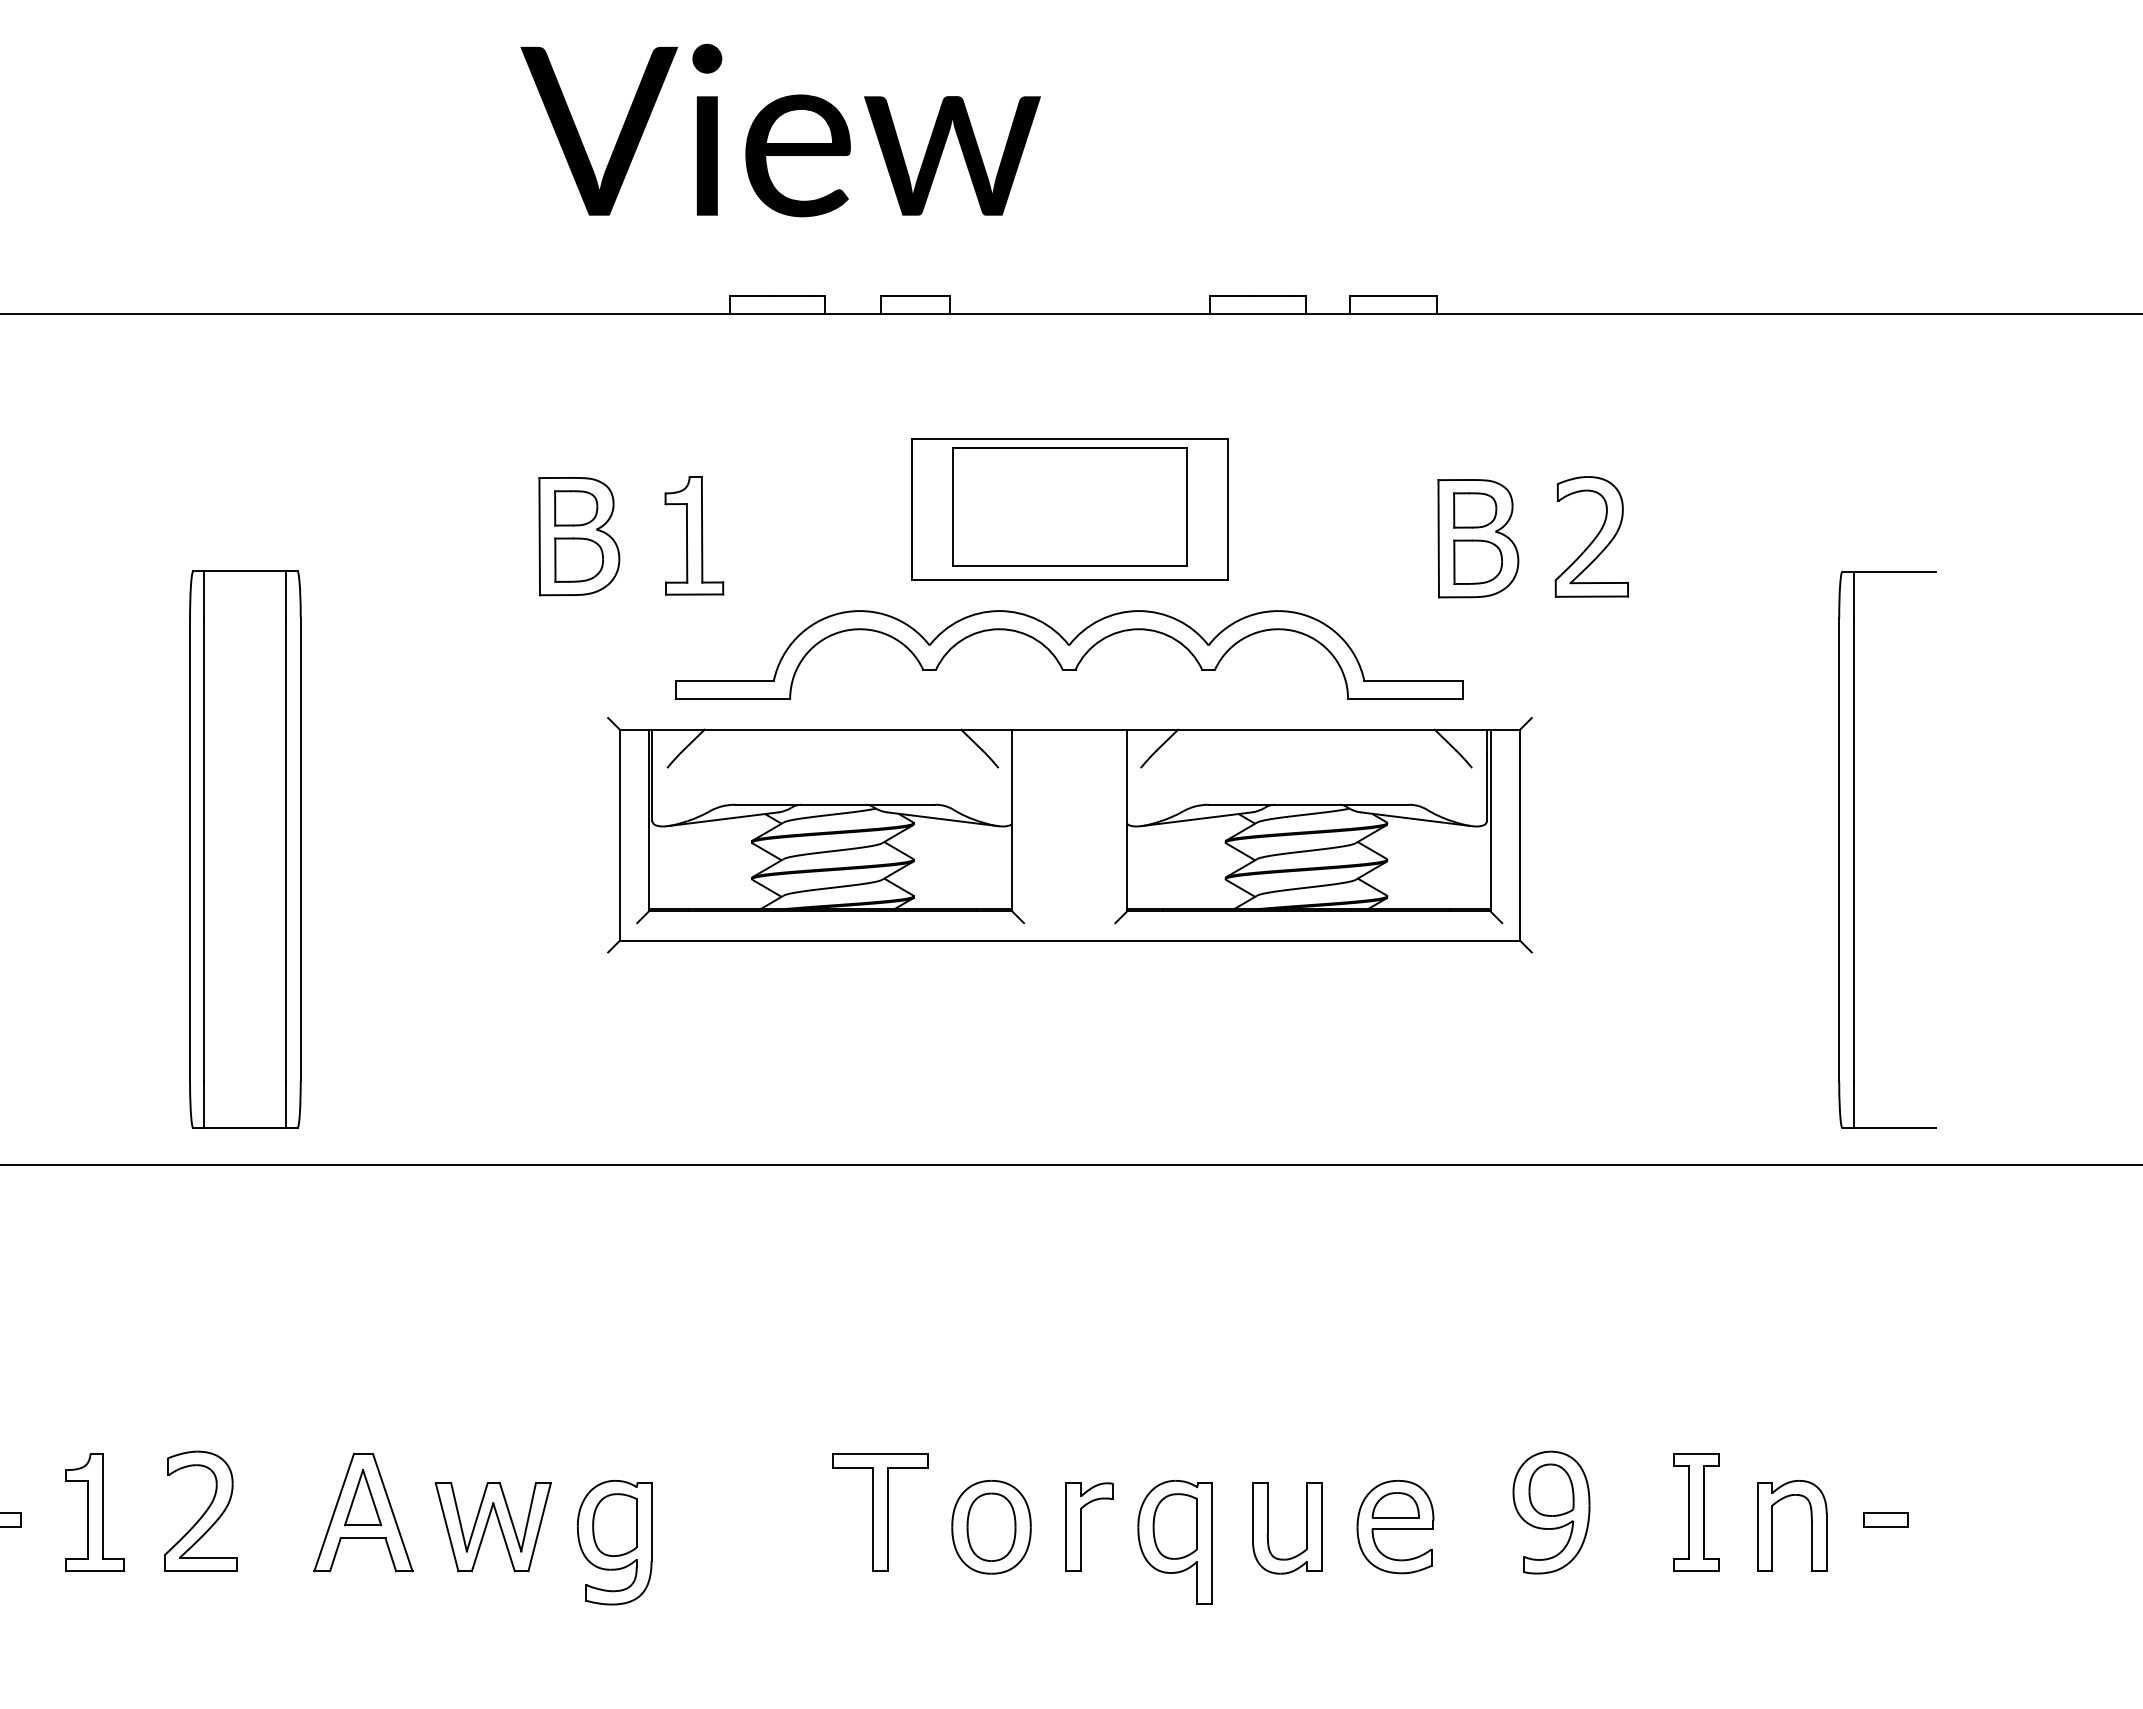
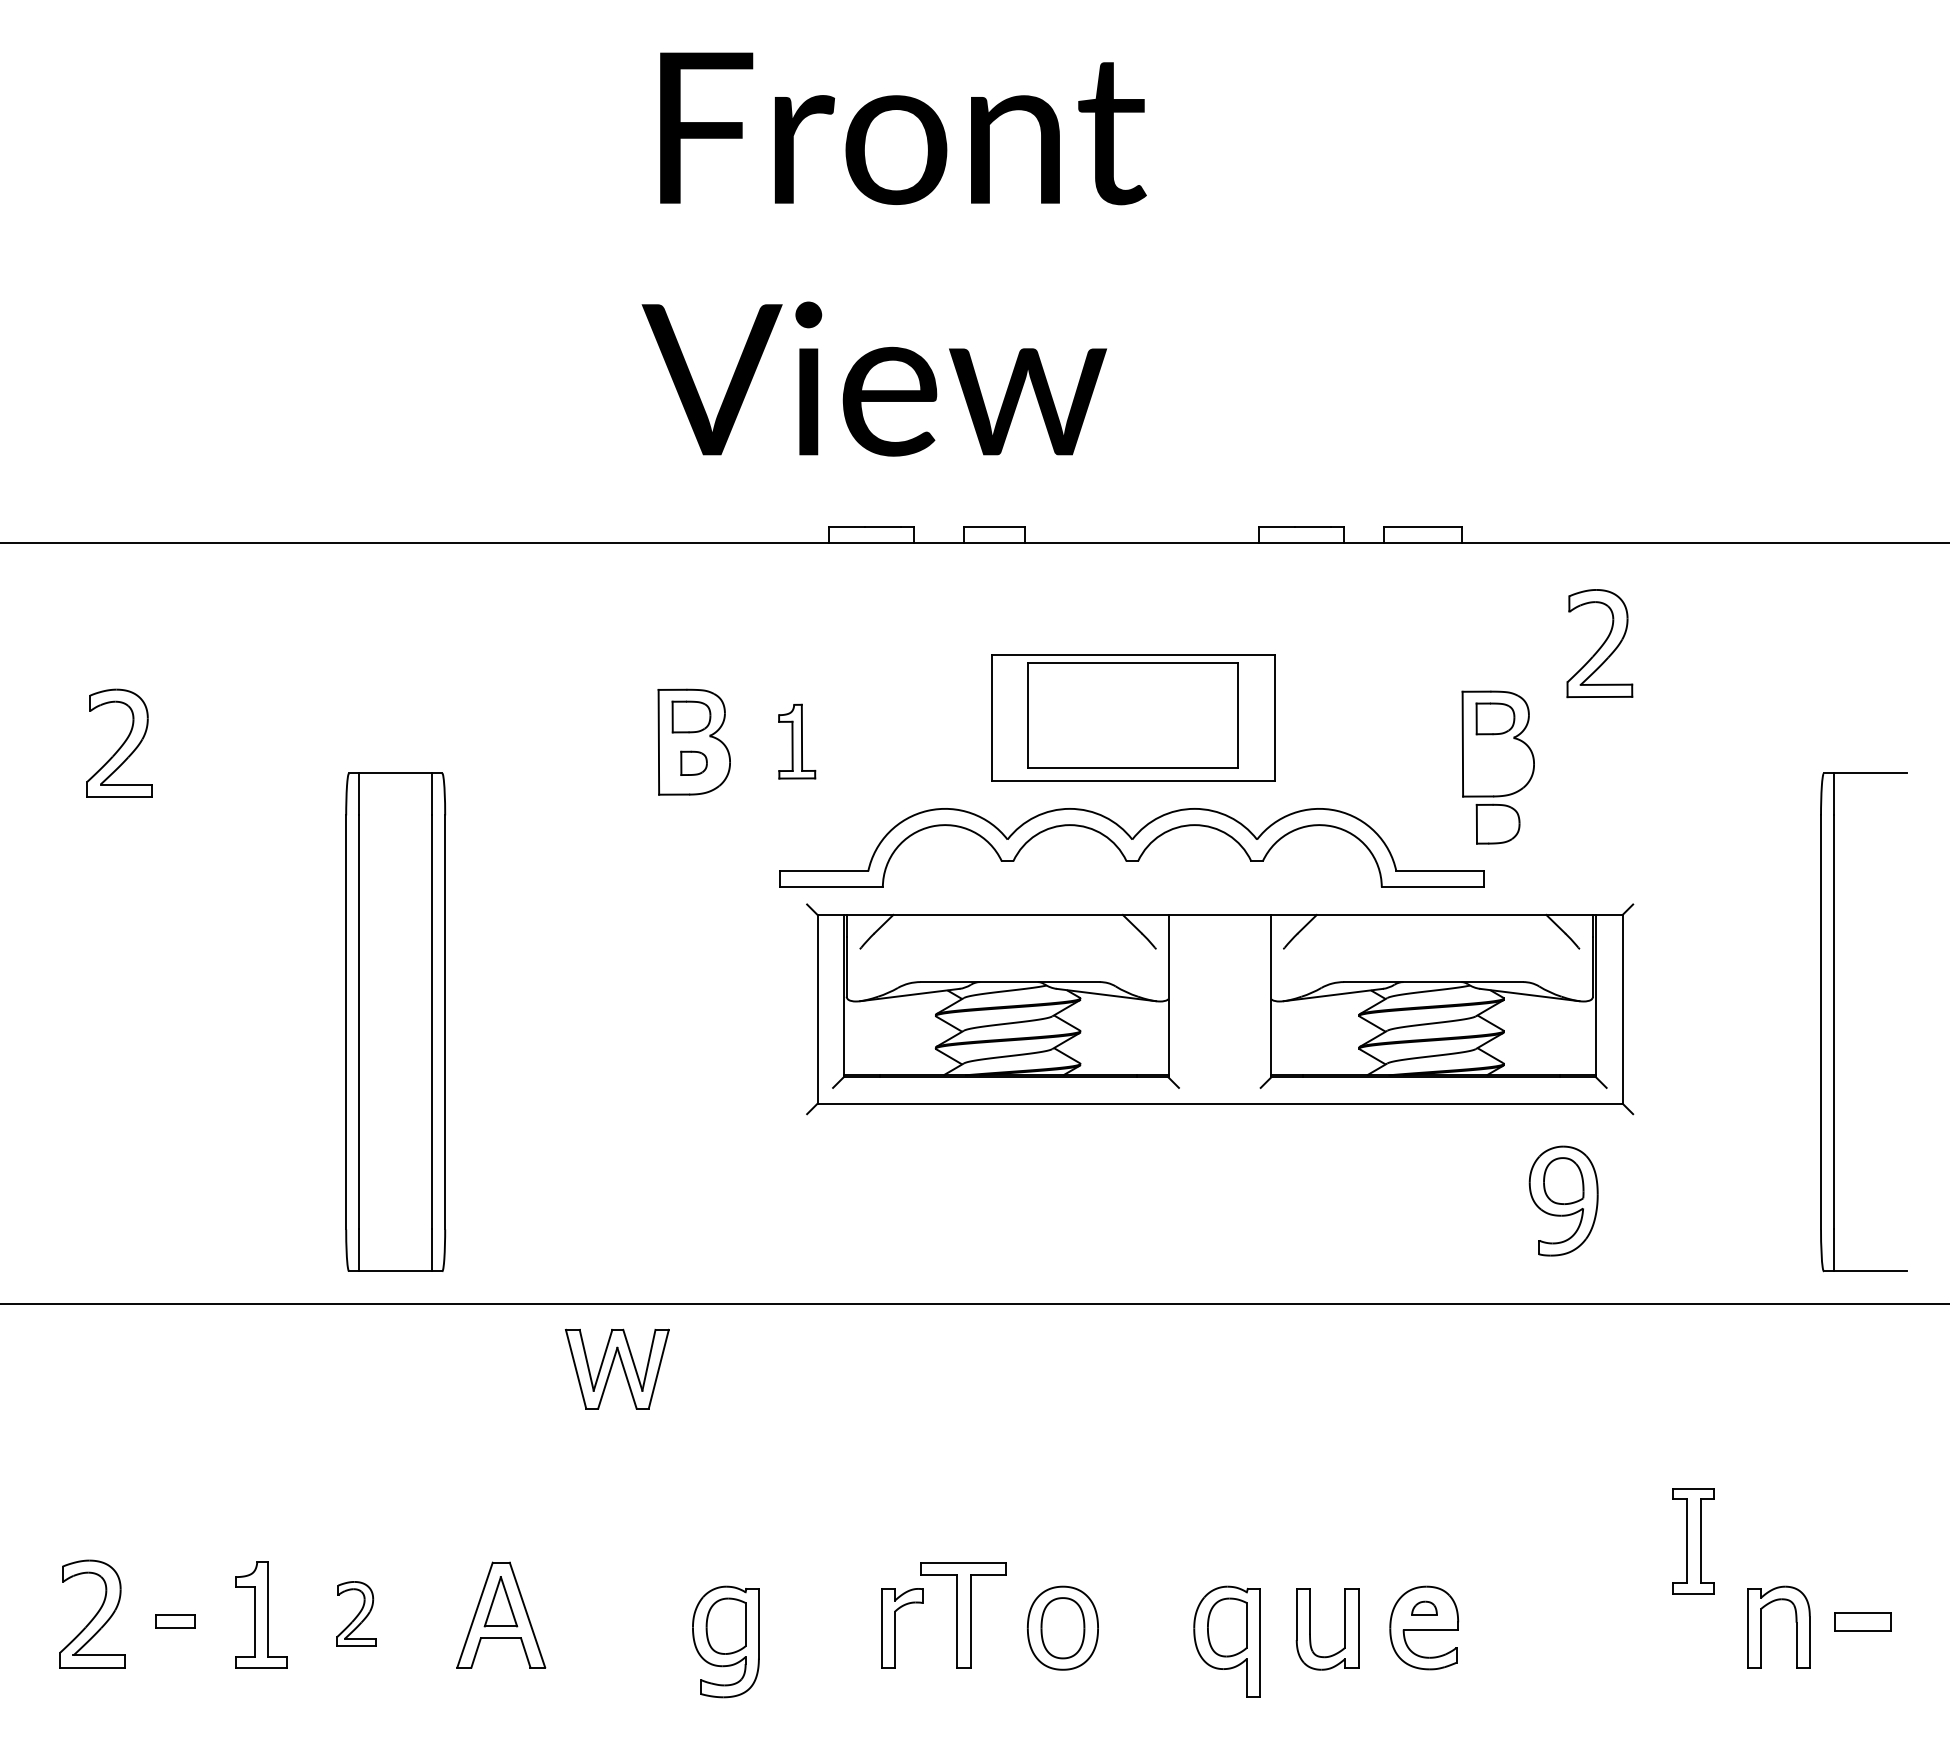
part: (693, 535) -> (796, 741), size x0.7
part: (1591, 536) -> (1599, 643), moved
part: (578, 560) -> (693, 763), size x0.6
part: (1477, 561) -> (1497, 823), moved
part: (1070, 835) -> (1220, 1009), moved
part: (1395, 1504) -> (1424, 1607), size x0.6
part: (201, 1510) -> (356, 1613), size x0.6
part: (1551, 1511) -> (1563, 1200), moved
part: (1696, 1513) -> (1693, 1541), moved
part: (1885, 1519) -> (1862, 1621), size x1.4
part: (493, 1526) -> (617, 1368), moved
part: (1081, 1527) -> (895, 1628), moved

